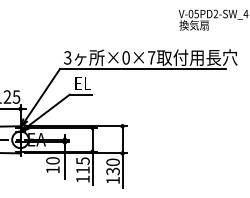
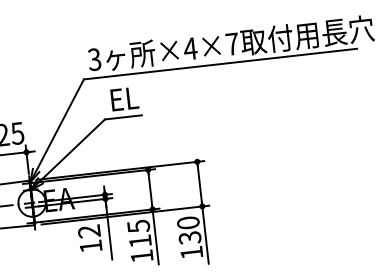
text: (126, 57) -> (191, 48), ×0×7 -> ×4×7
text: (52, 160) -> (88, 231), 10 -> 12

